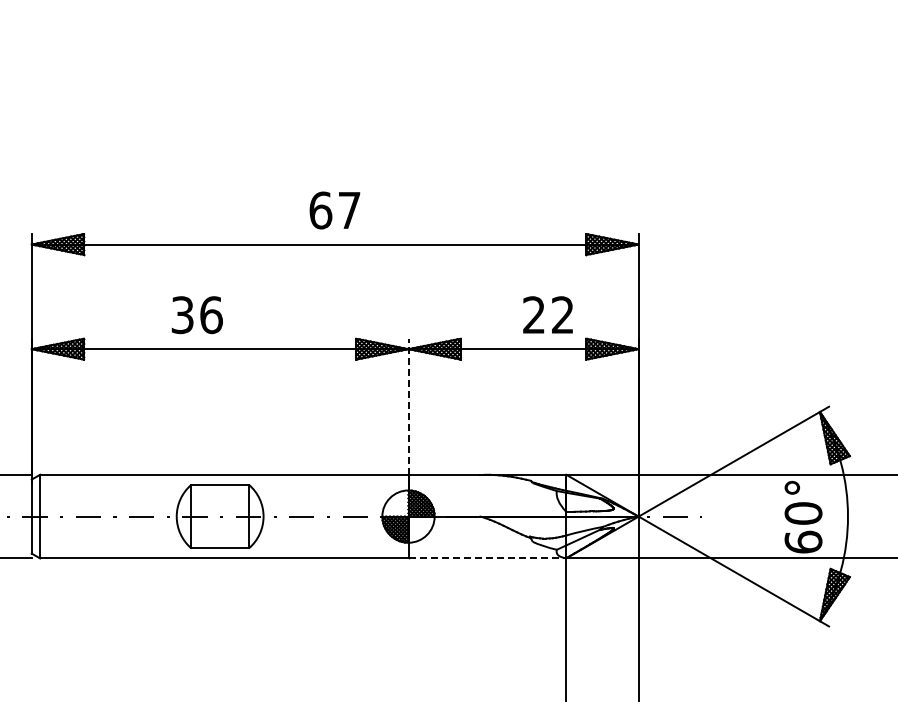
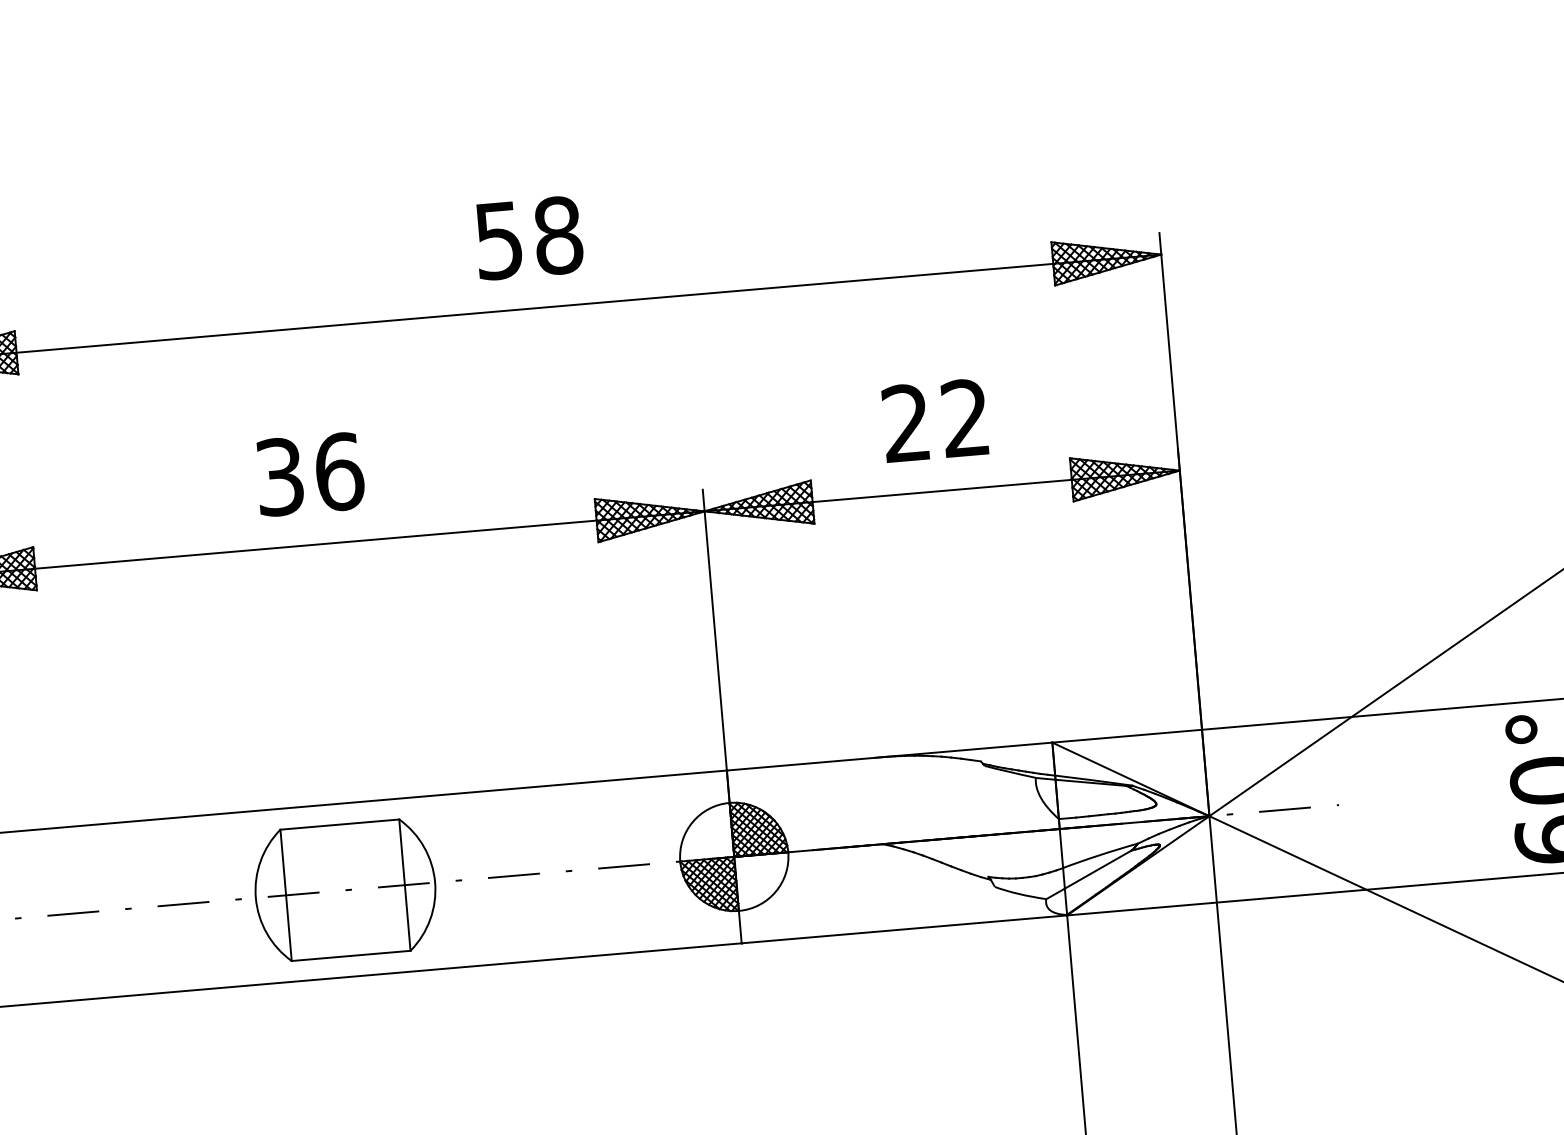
text: (334, 210) -> (527, 238), 67 -> 58
text: (547, 314) -> (933, 419), moved
text: (196, 315) -> (308, 475), moved
line: (408, 406) -> (714, 629), dashed -> solid
line: (487, 558) -> (904, 929), dashed -> solid

